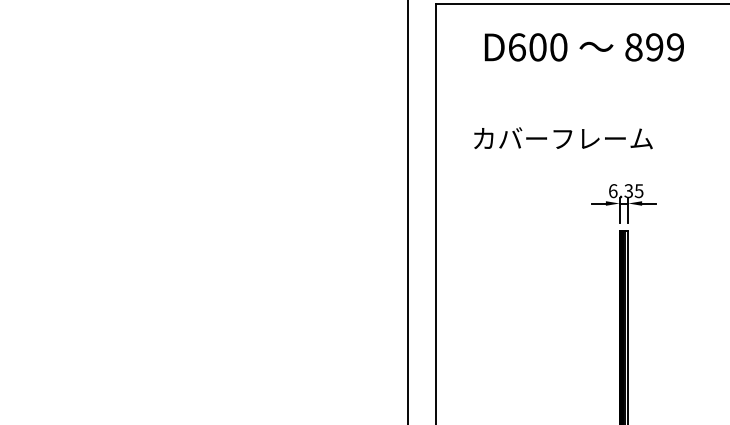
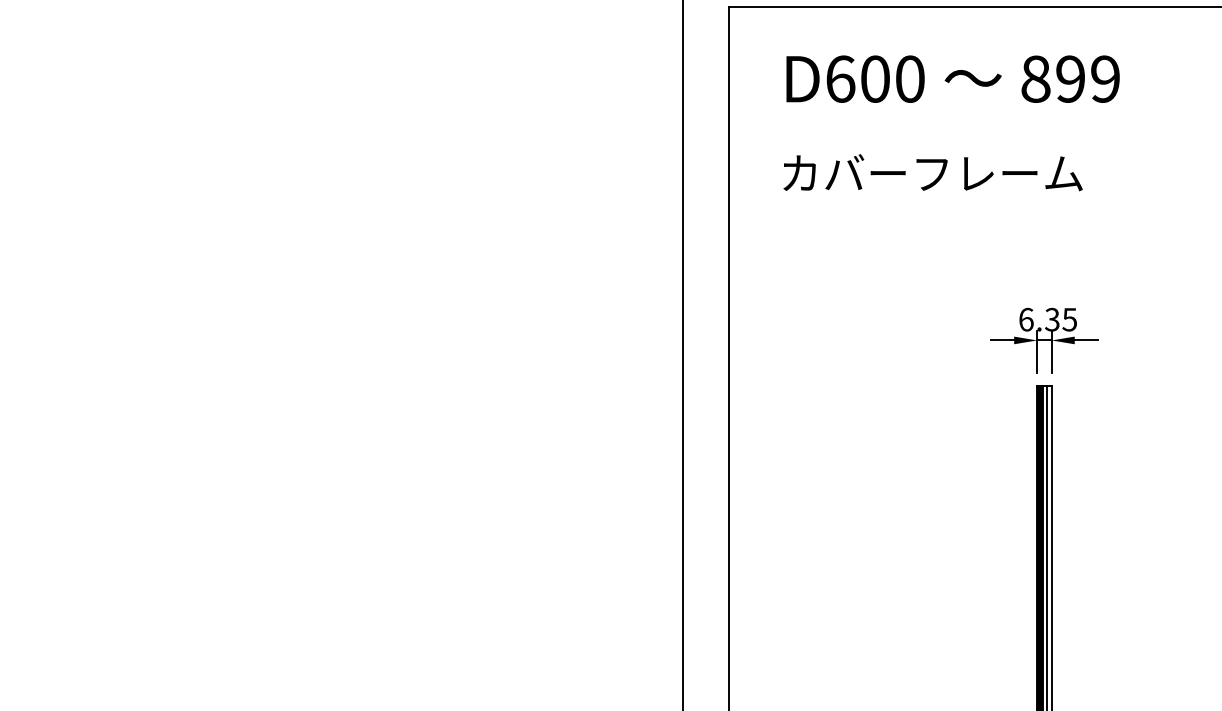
text: (583, 47) -> (951, 79), moved
text: (563, 138) -> (933, 173), moved

